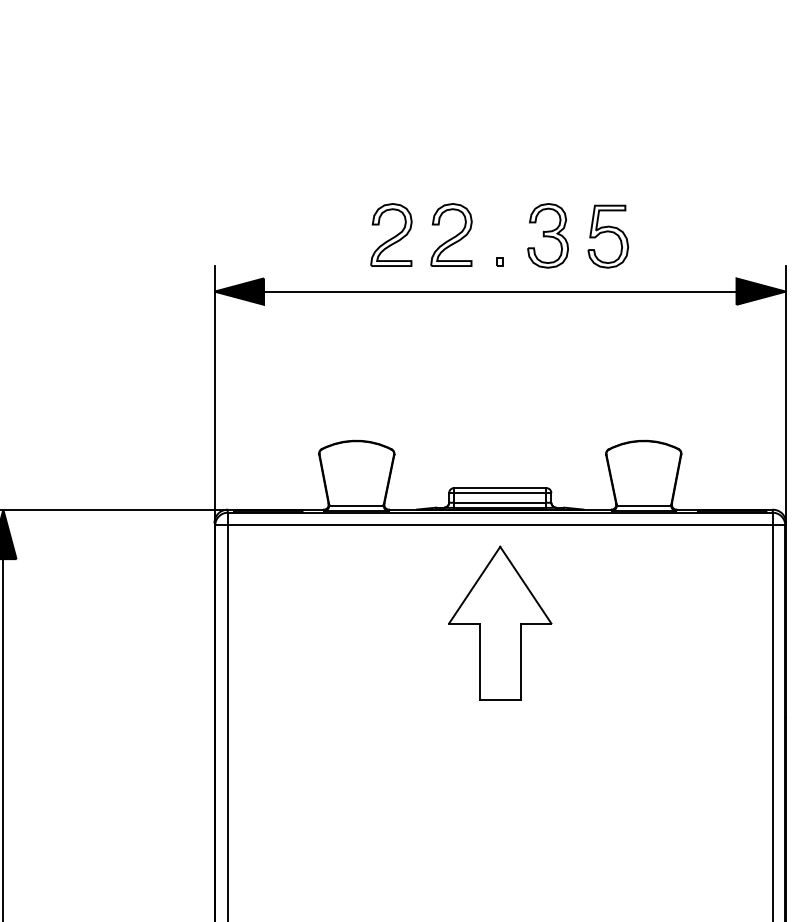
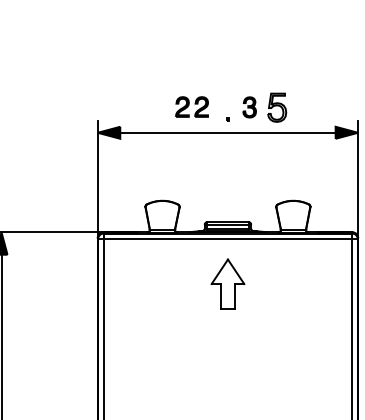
part: (420, 233) -> (191, 106), size x0.7
part: (547, 236) -> (249, 107), size x0.7
part: (499, 622) -> (227, 283), size x0.7

